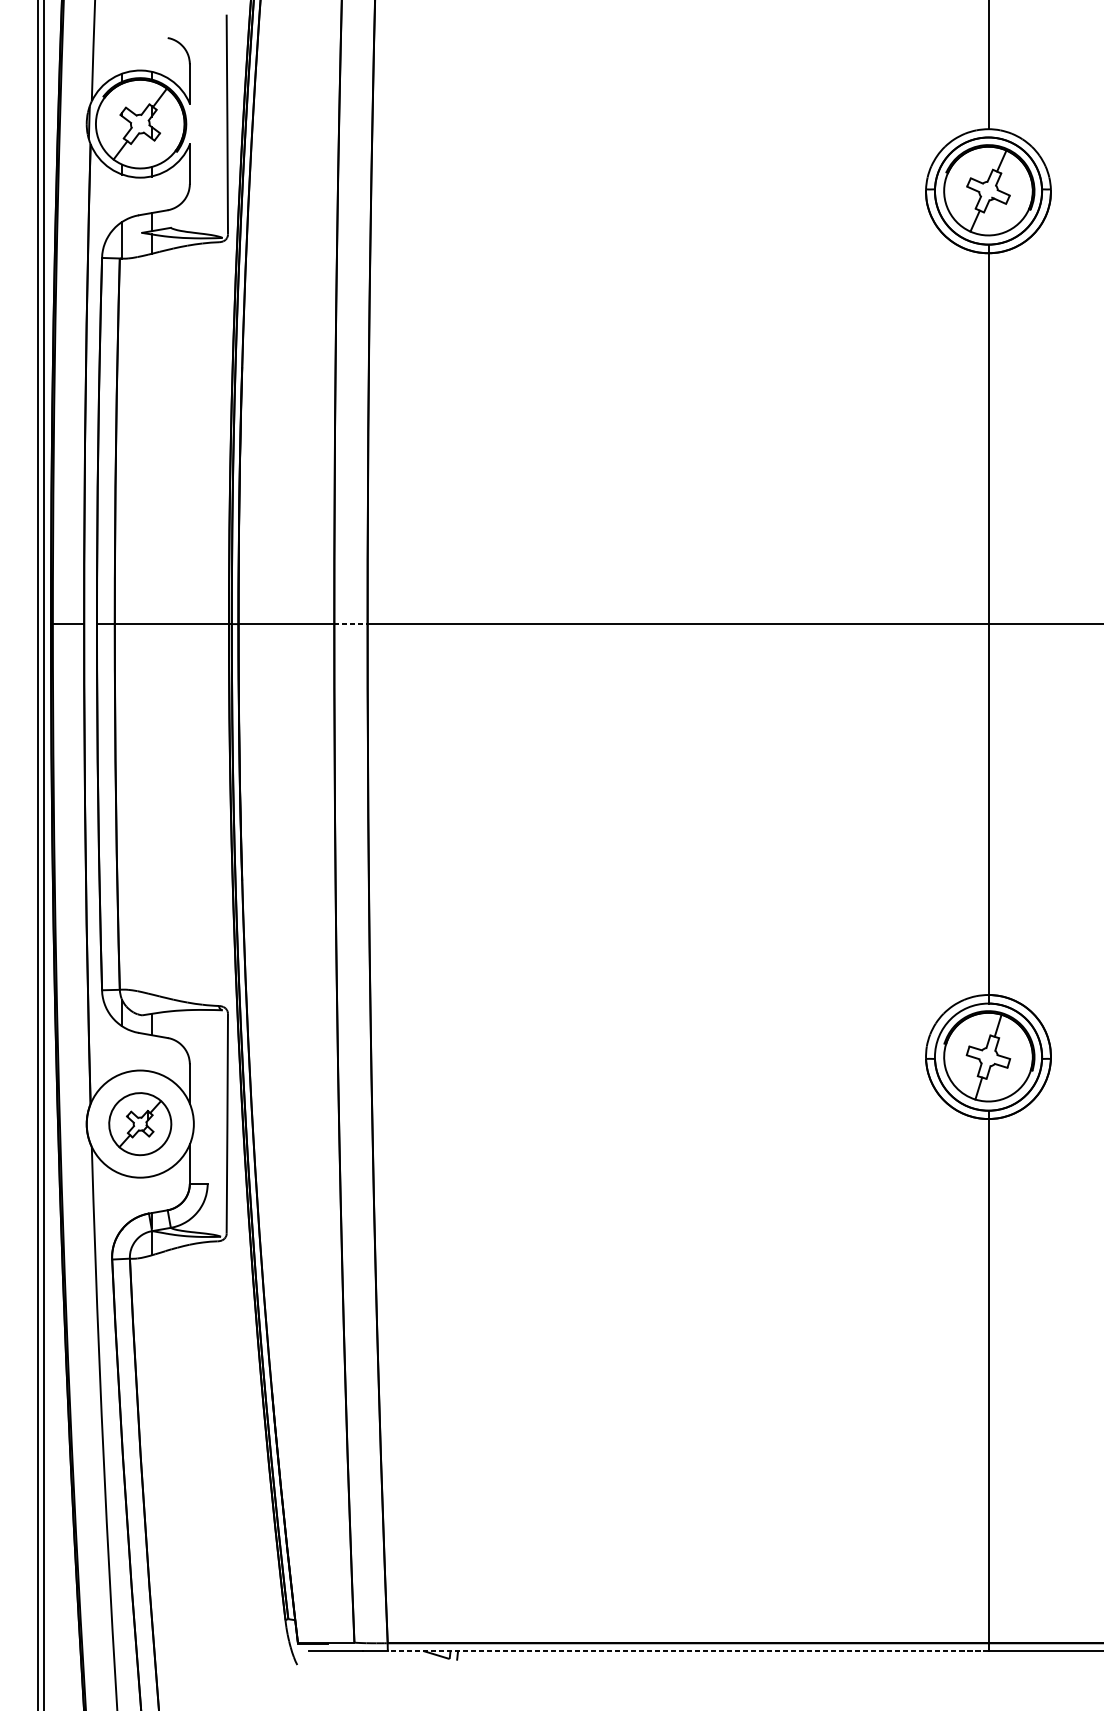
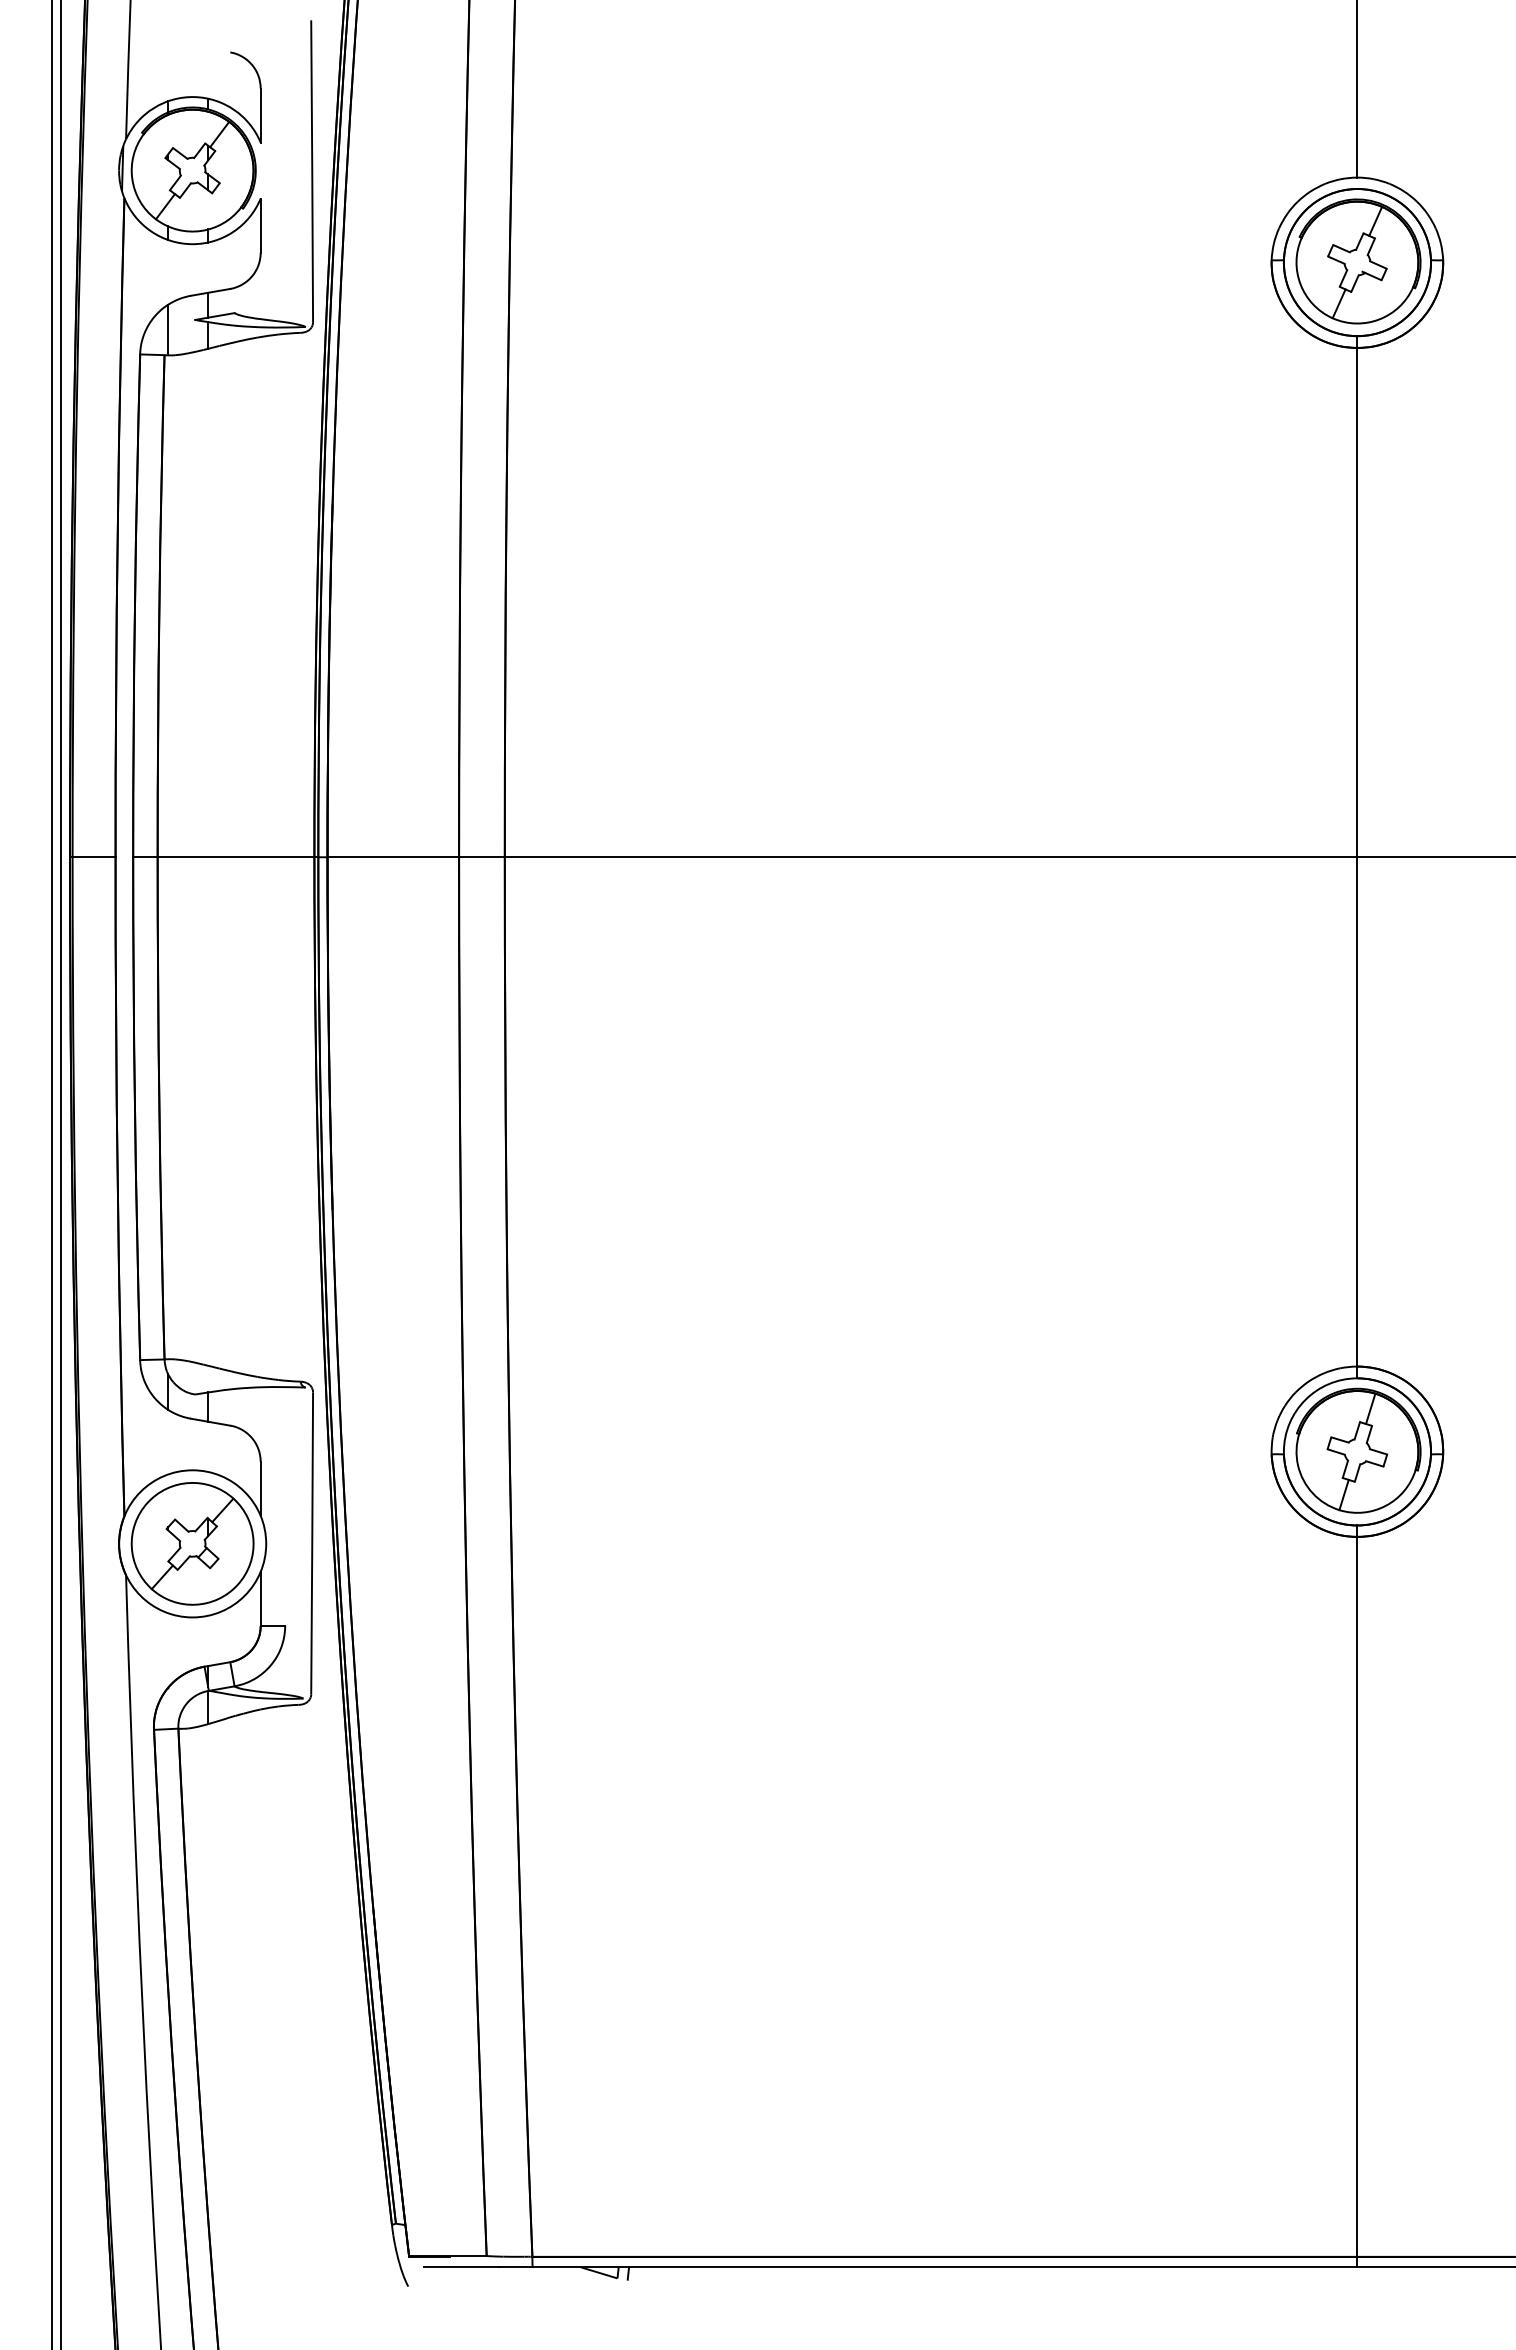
line: (350, 624) -> (481, 857), dashed -> solid
part: (140, 1123) -> (192, 1543), size x1.43
line: (687, 1651) -> (944, 2267), dashed -> solid

